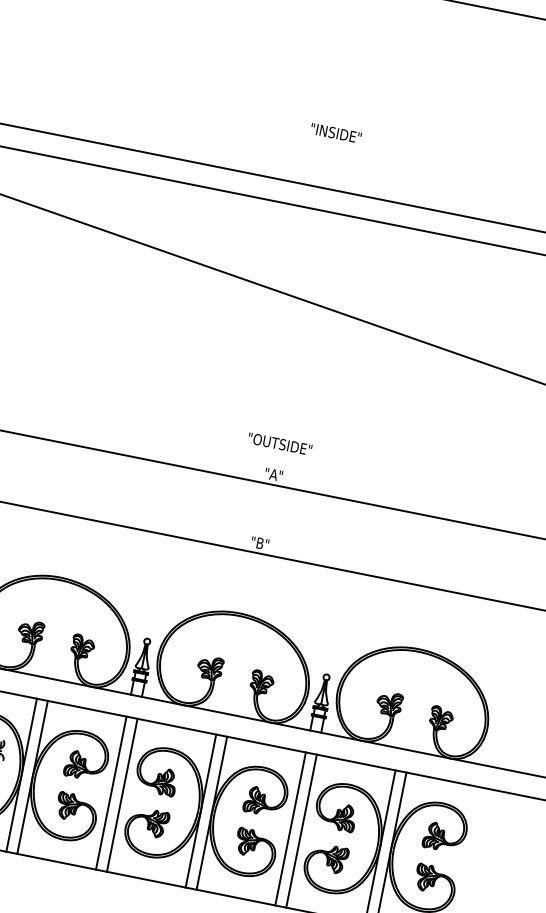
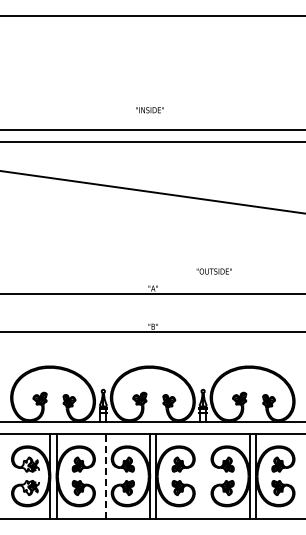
text: (334, 133) -> (149, 110), moved
text: (278, 443) -> (213, 271), moved
line: (111, 791) -> (100, 475), removed
line: (122, 795) -> (106, 476), solid -> dashed
line: (291, 827) -> (200, 475), removed
line: (302, 829) -> (206, 475), removed

